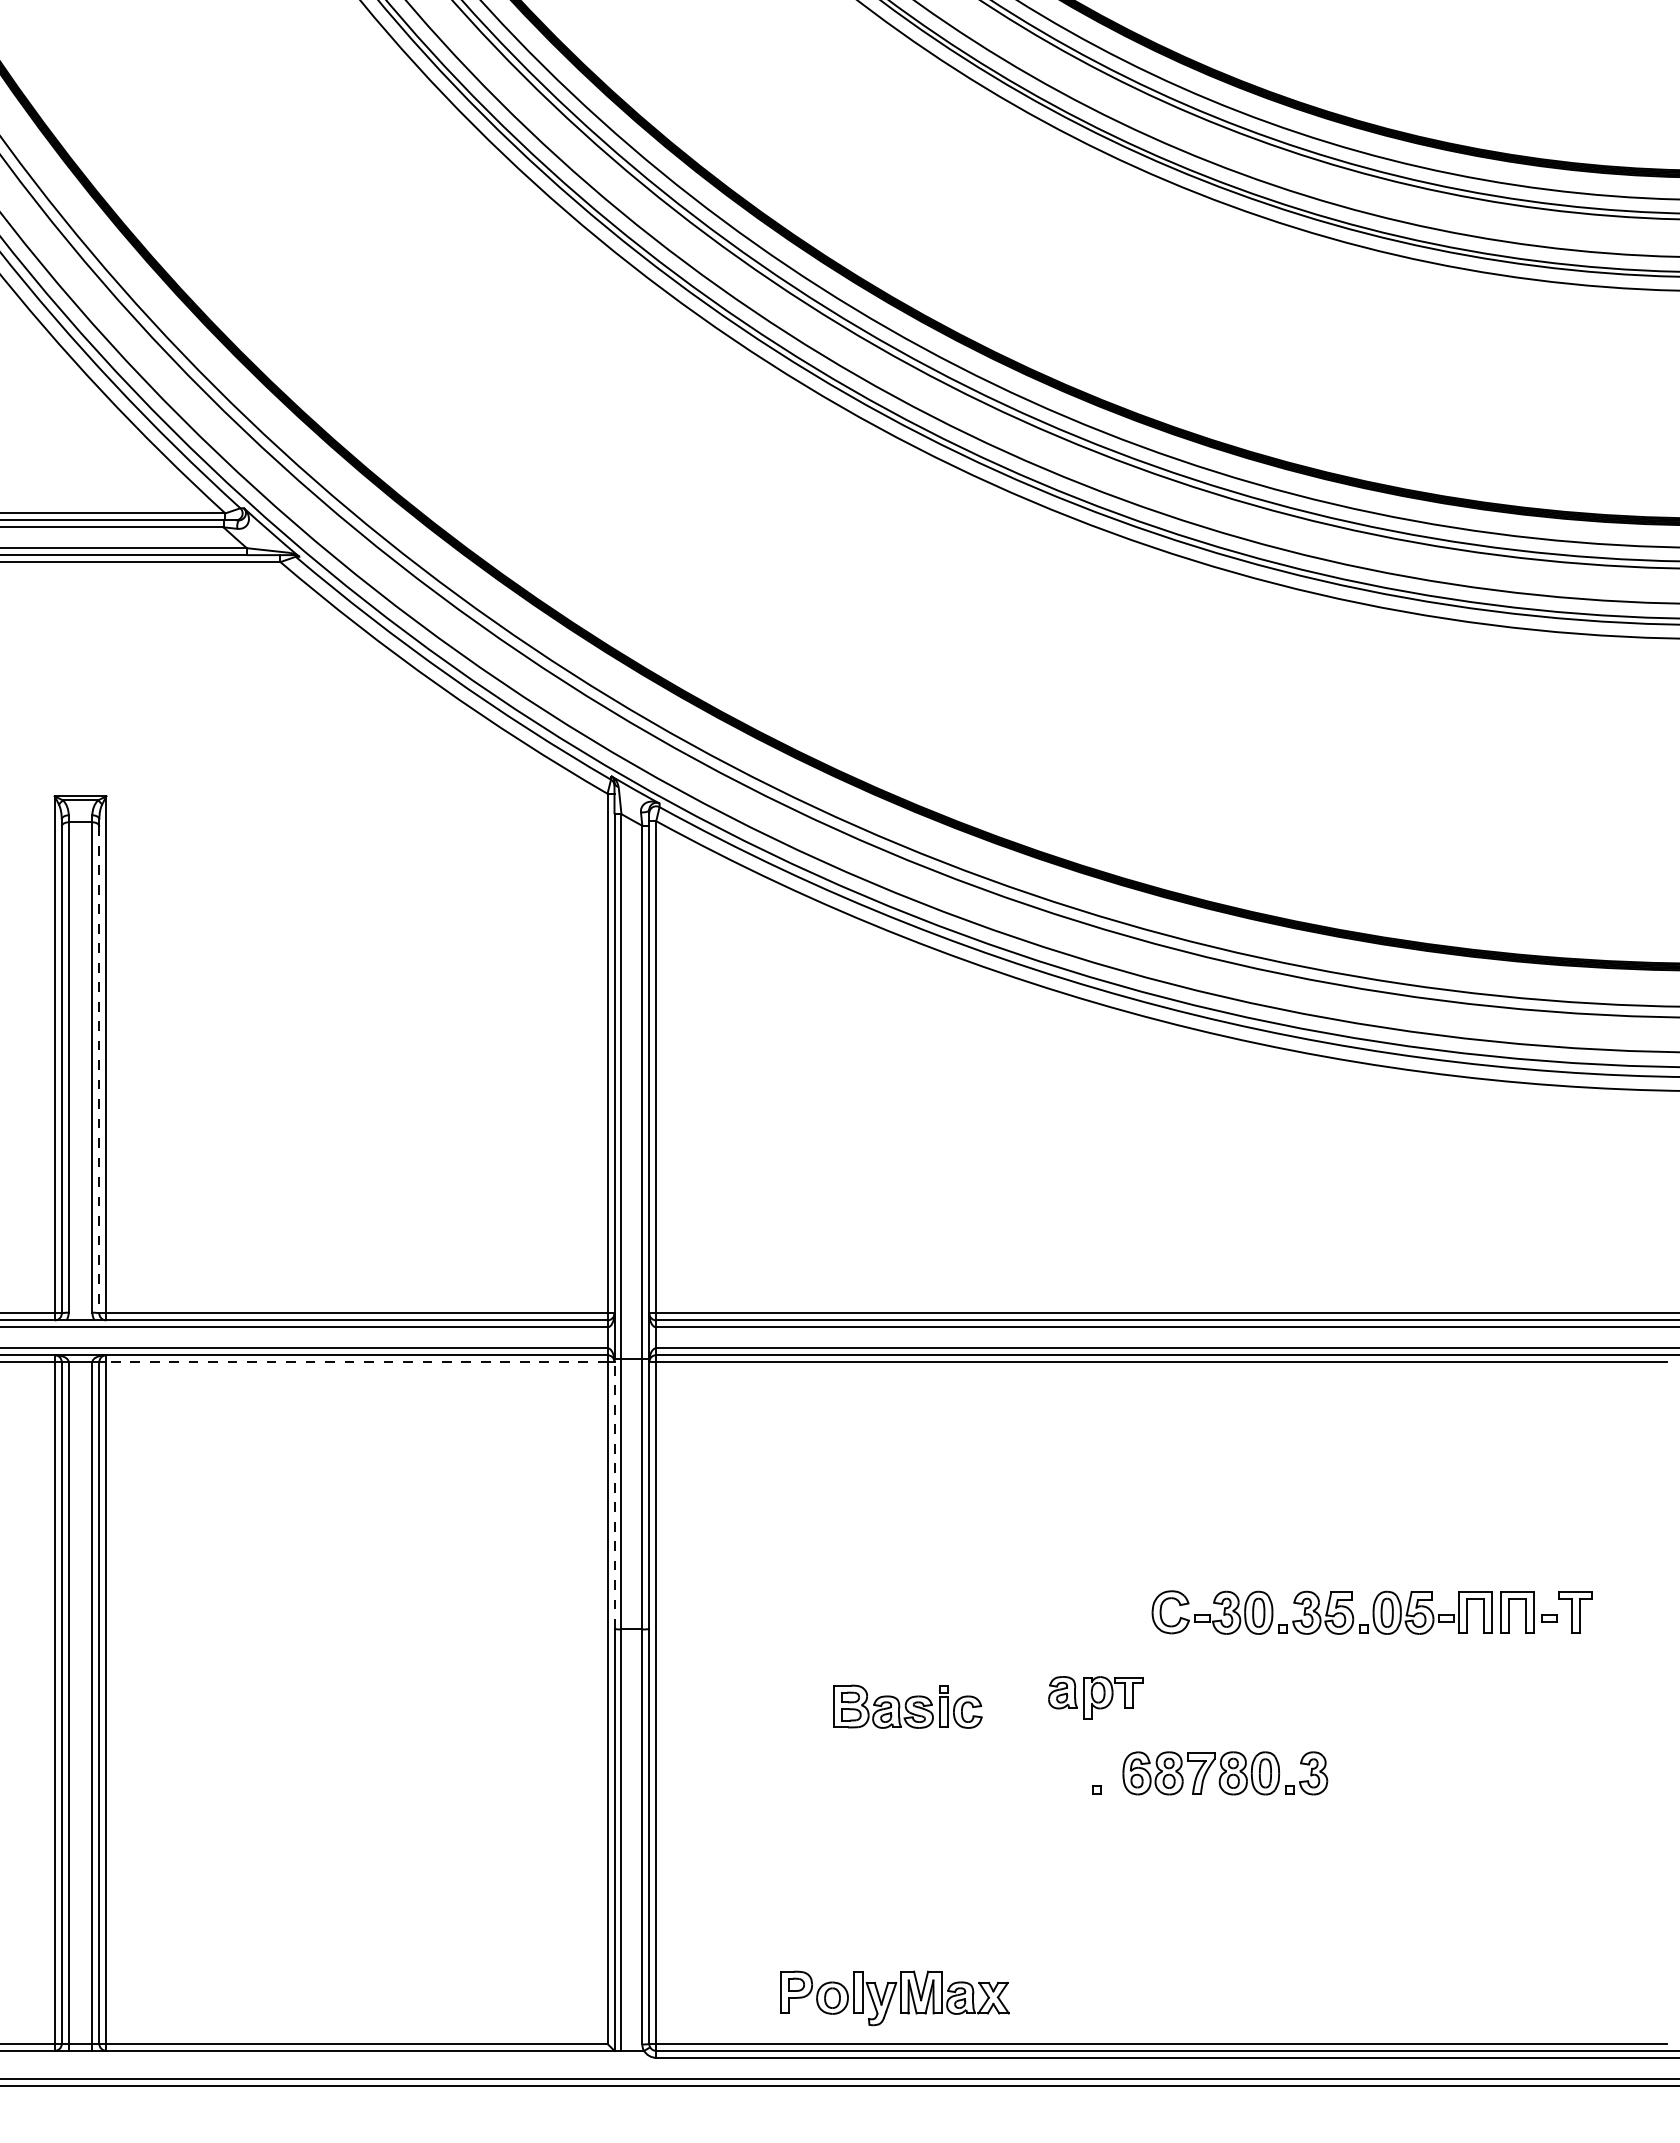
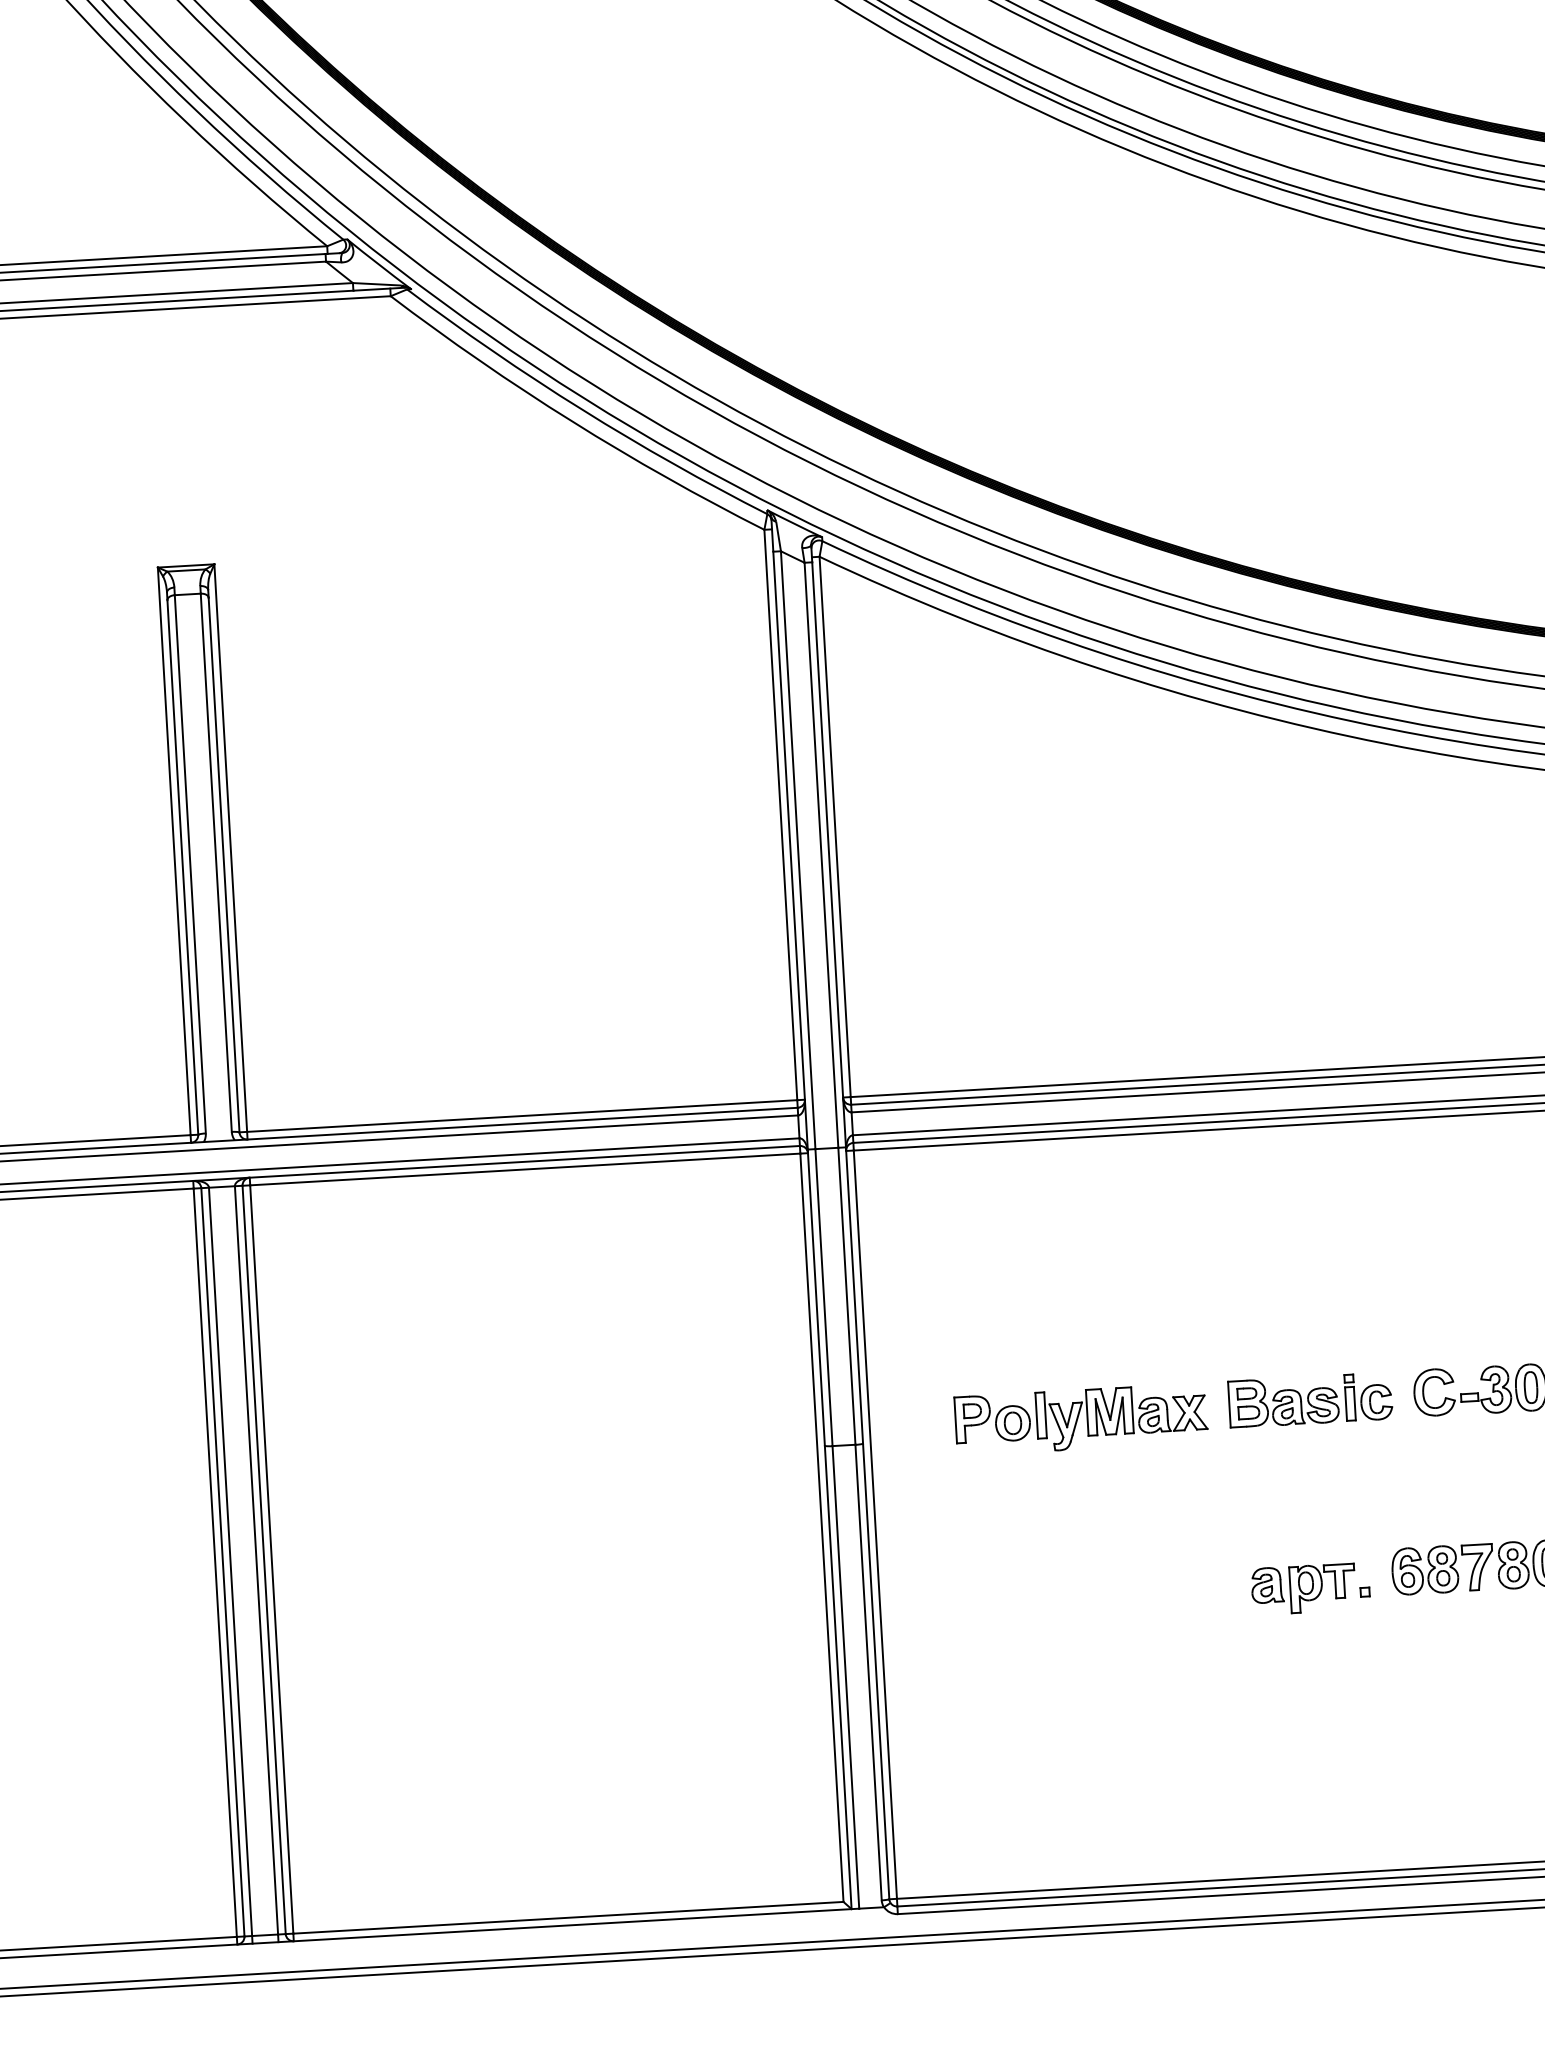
line: (99, 1070) -> (224, 865), dashed -> solid
line: (356, 1362) -> (524, 1169), dashed -> solid
line: (614, 1493) -> (816, 1297), dashed -> solid
part: (1095, 1697) -> (1303, 1588), moved
part: (907, 1706) -> (1310, 1399), moved
part: (894, 1998) -> (1081, 1419), moved

